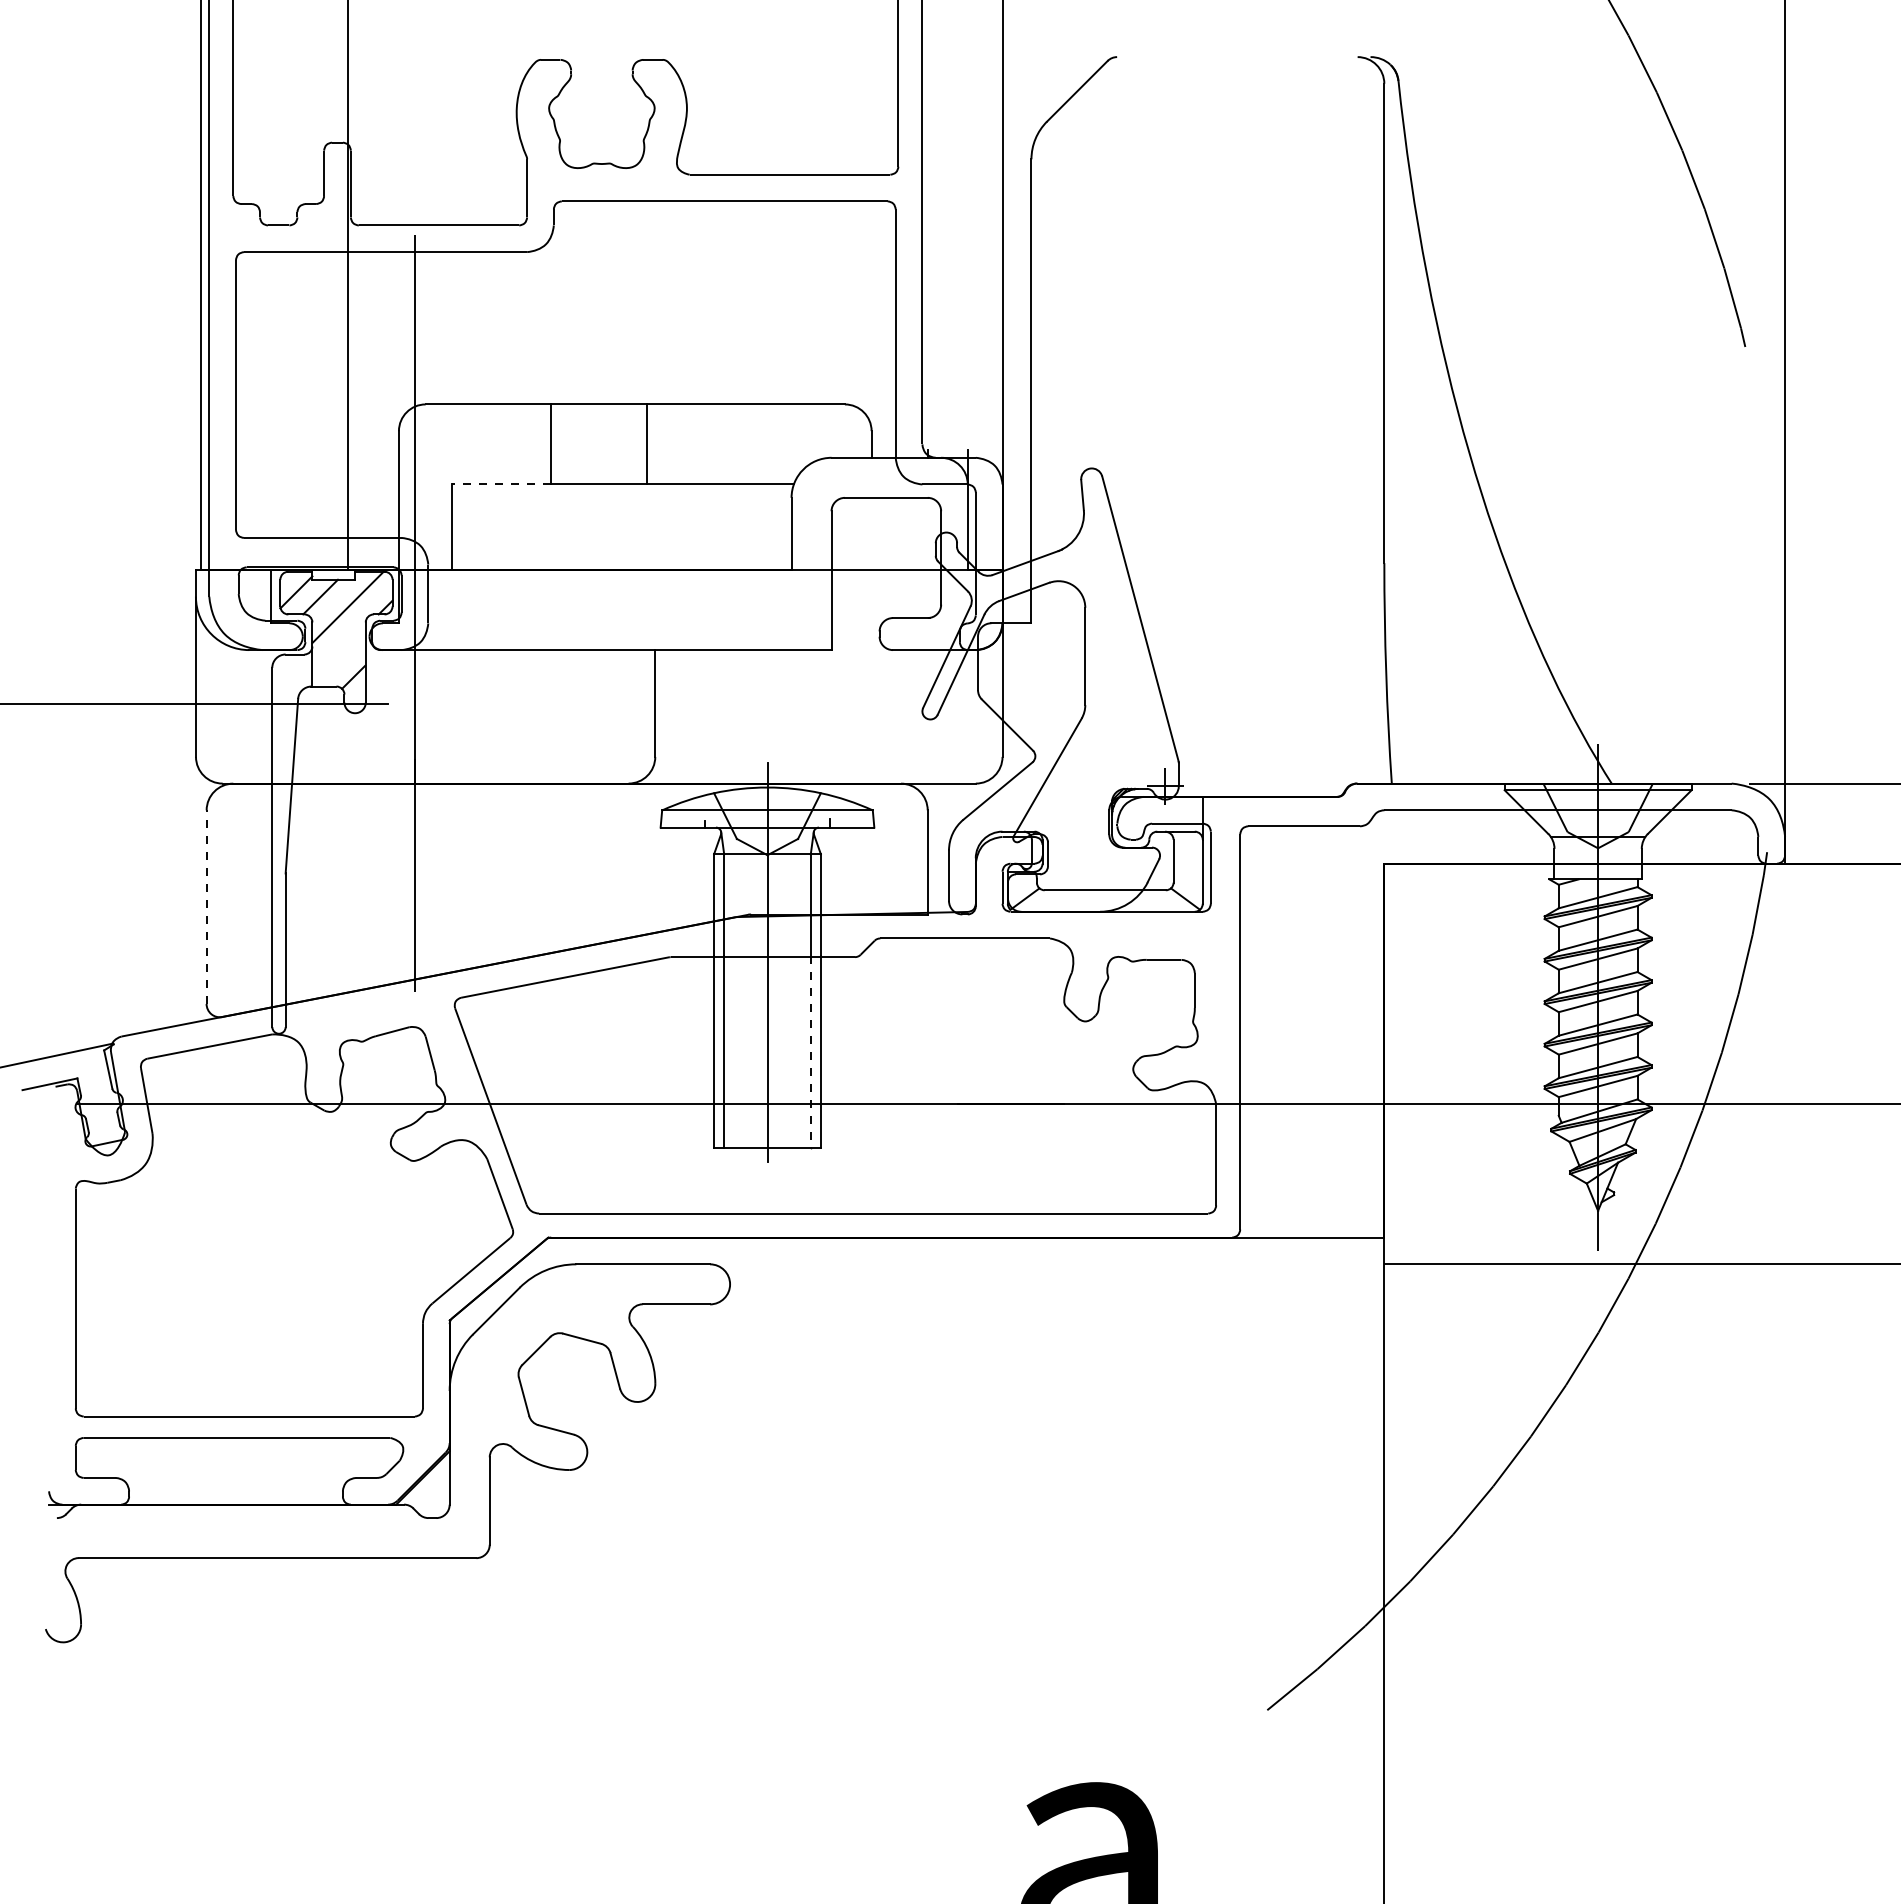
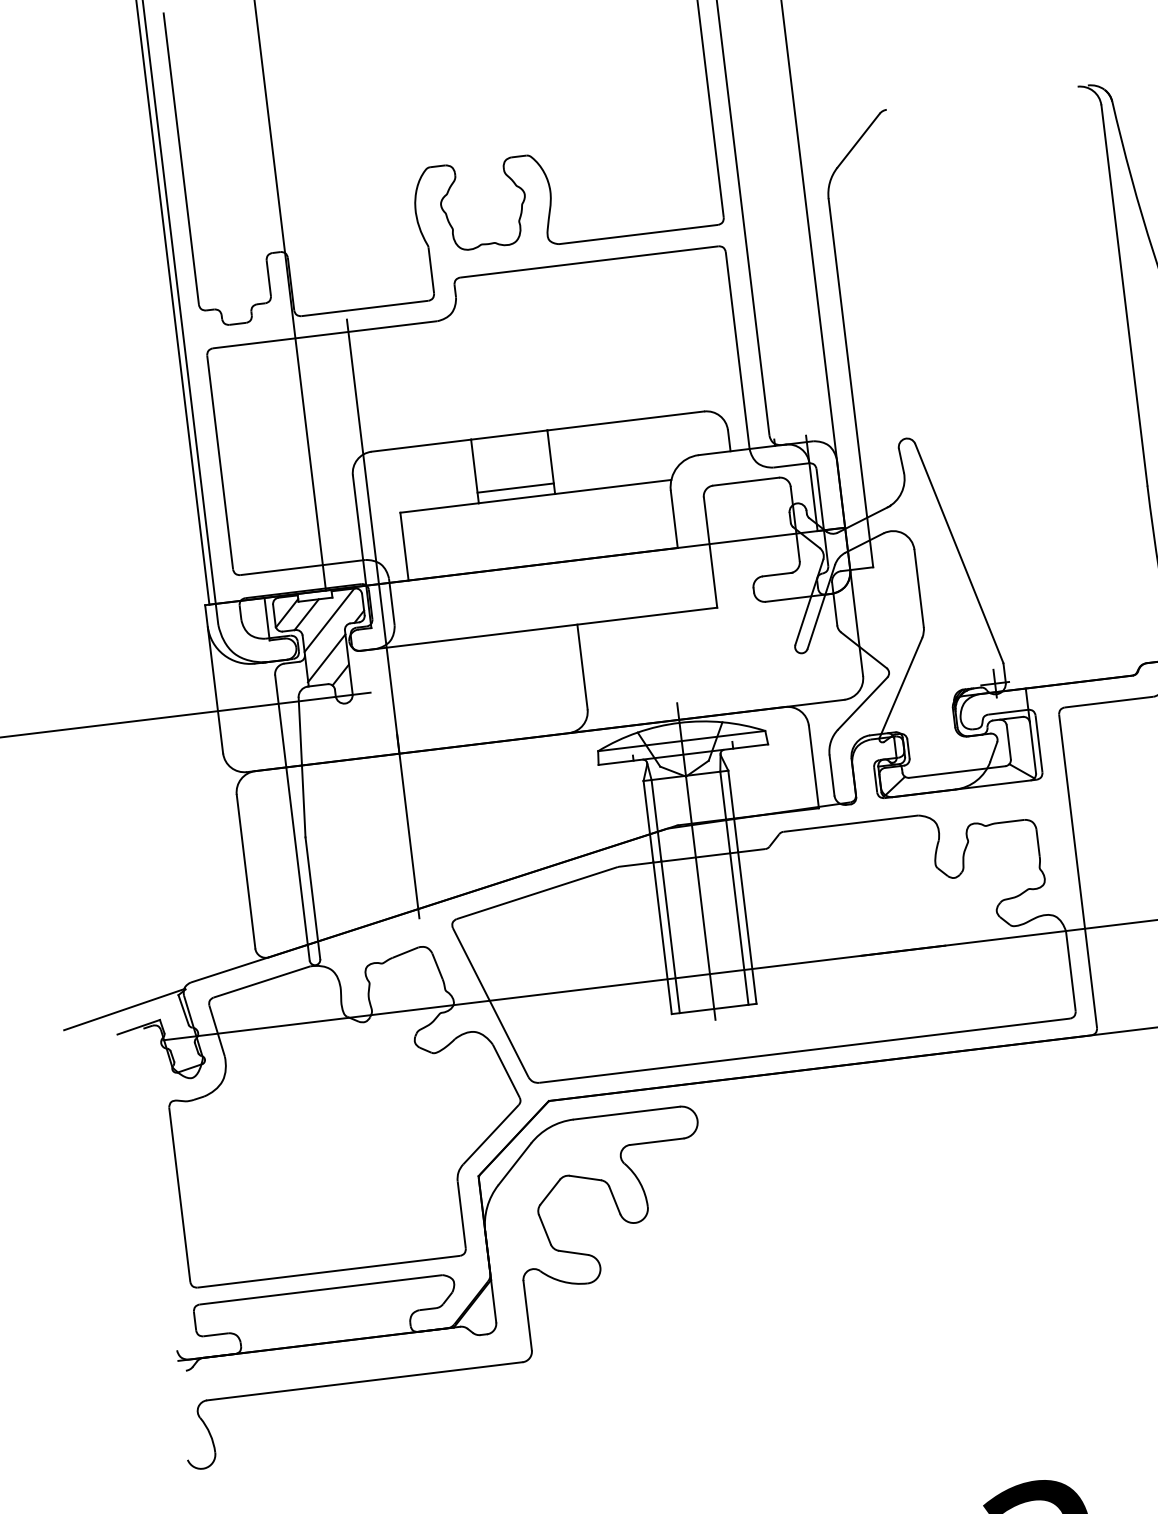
line: (599, 471) -> (515, 488), added
line: (501, 484) -> (439, 508), dashed -> solid
line: (338, 654) -> (326, 658), added
line: (206, 907) -> (245, 871), dashed -> solid
line: (810, 1052) -> (739, 929), dashed -> solid

